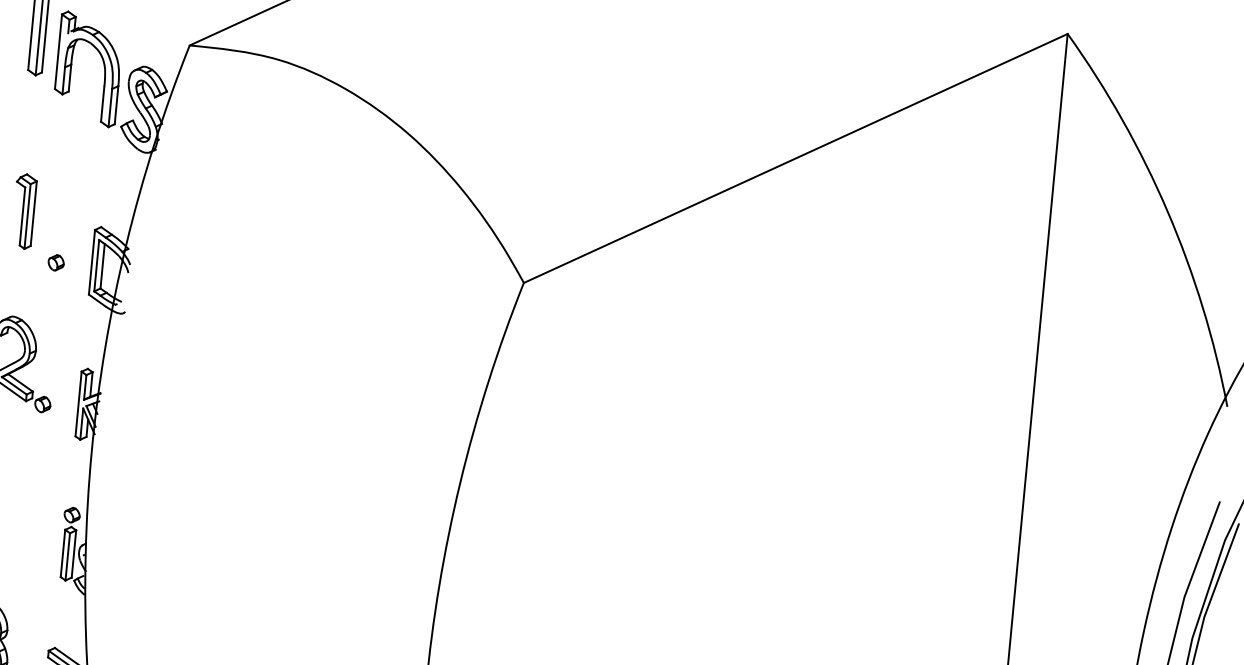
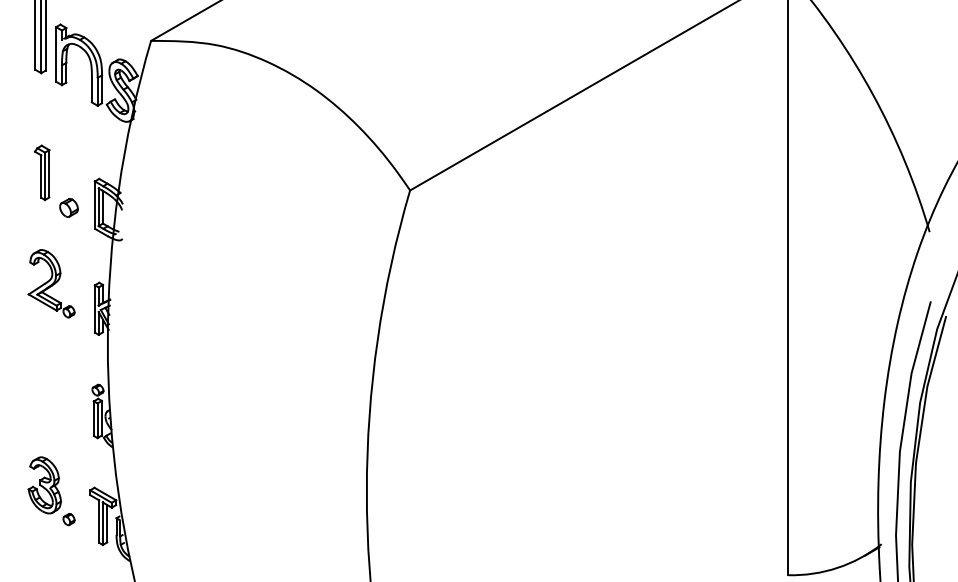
part: (55, 262) -> (68, 207), size x1.6

